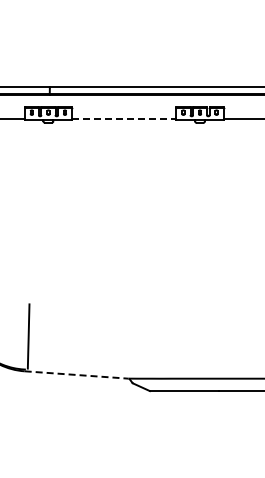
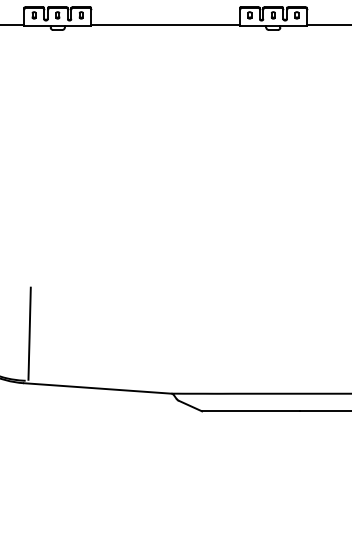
line: (124, 119) -> (165, 25), dashed -> solid
line: (76, 374) -> (97, 387), dashed -> solid

